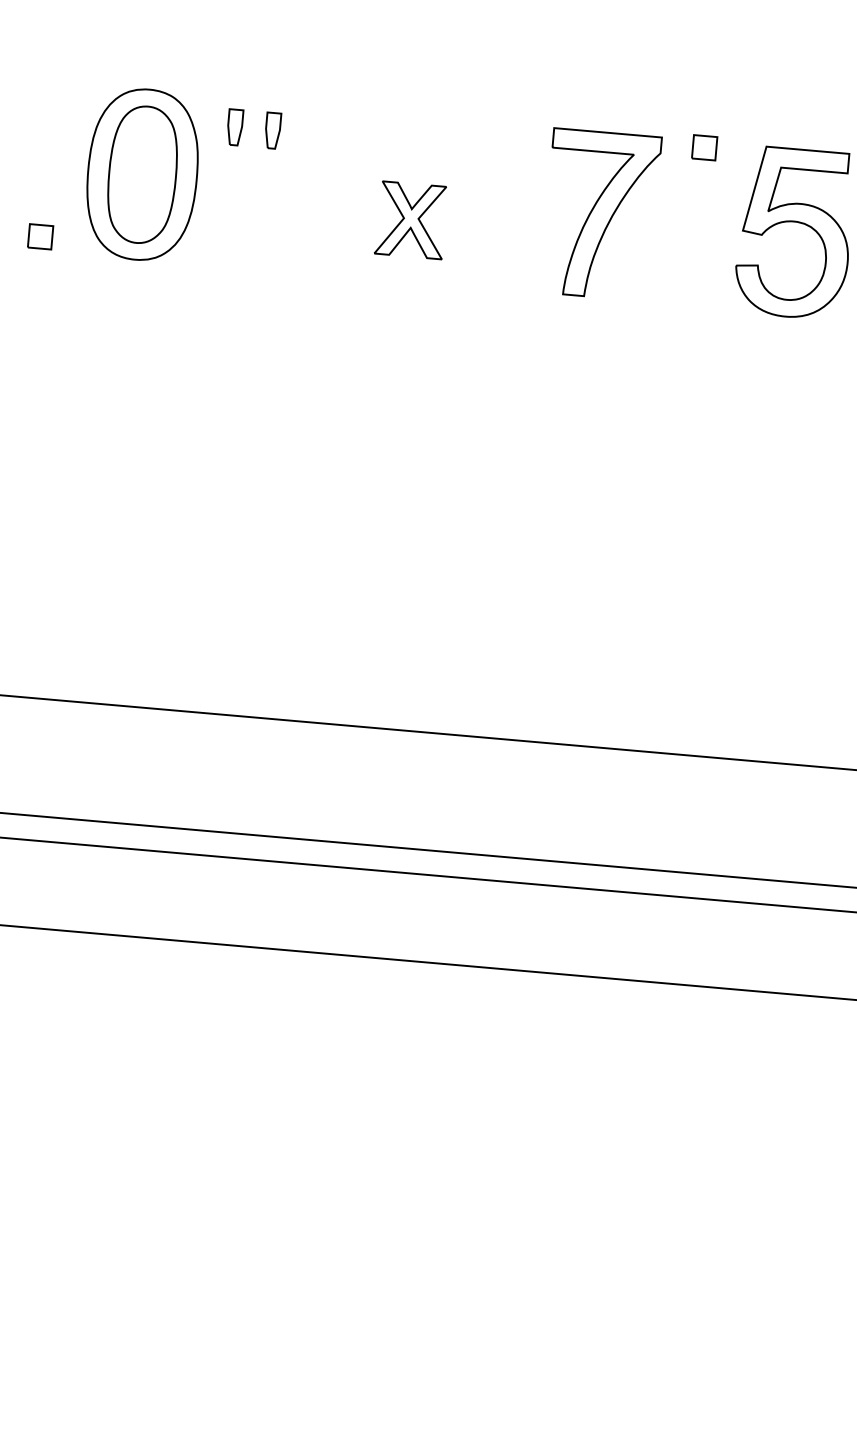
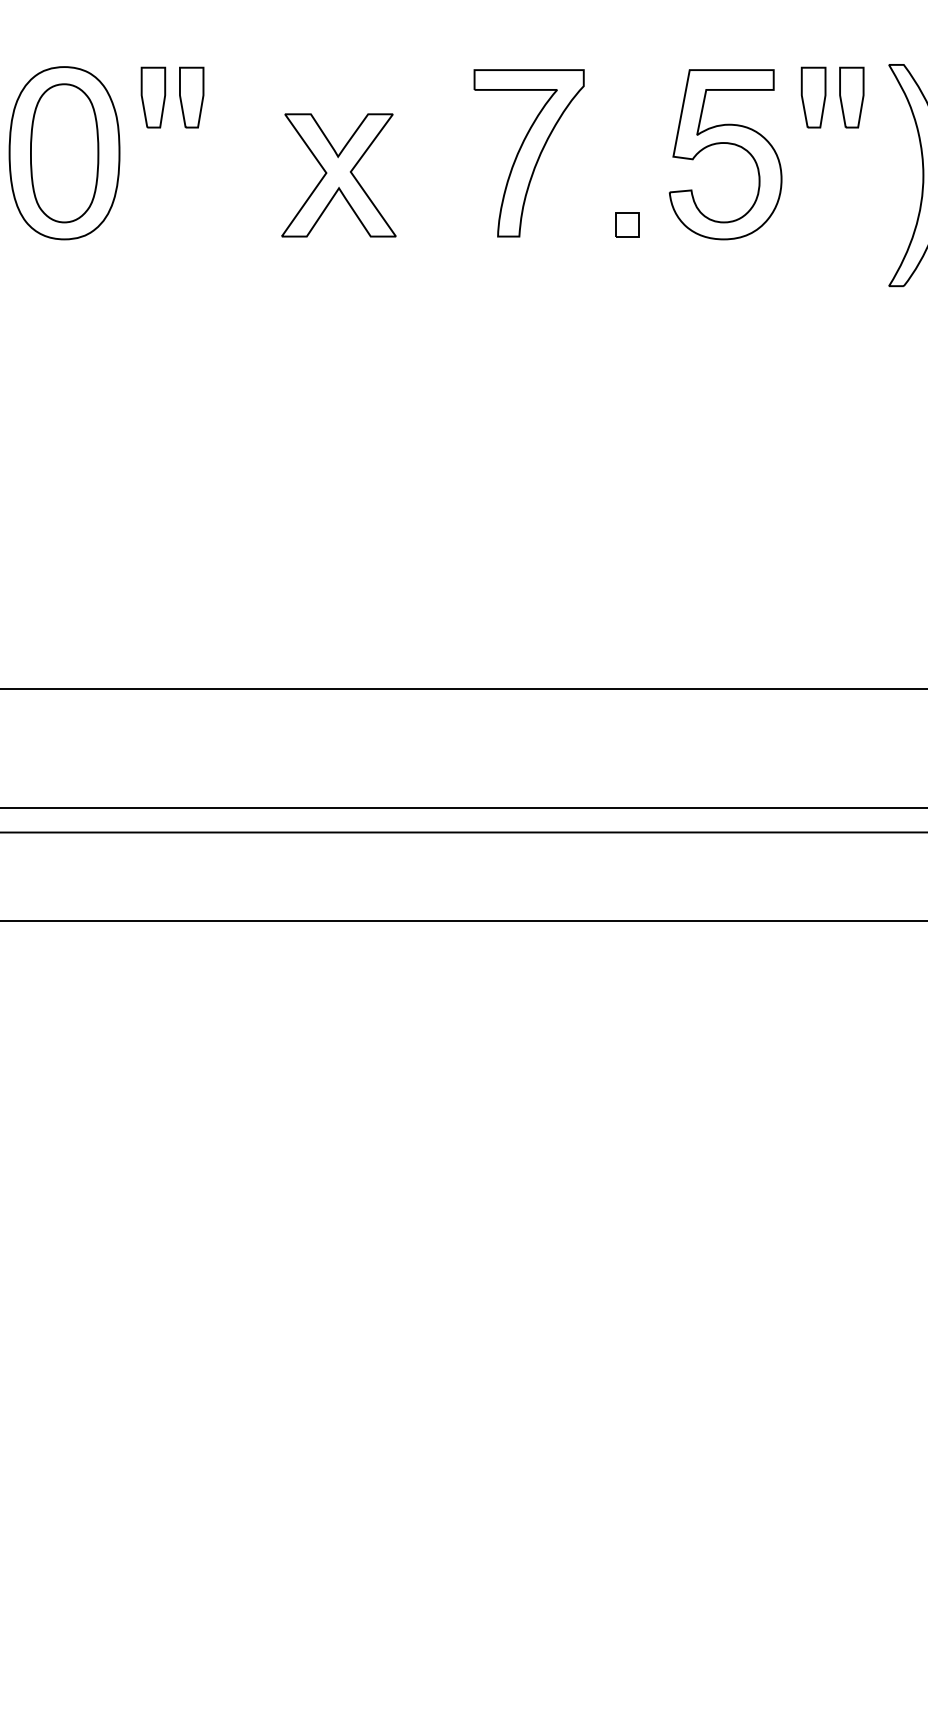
part: (235, 127) -> (153, 97), size x1.67
part: (272, 130) -> (191, 97), size x1.67
part: (704, 147) -> (627, 224), moved
part: (410, 220) -> (338, 175), size x1.67

